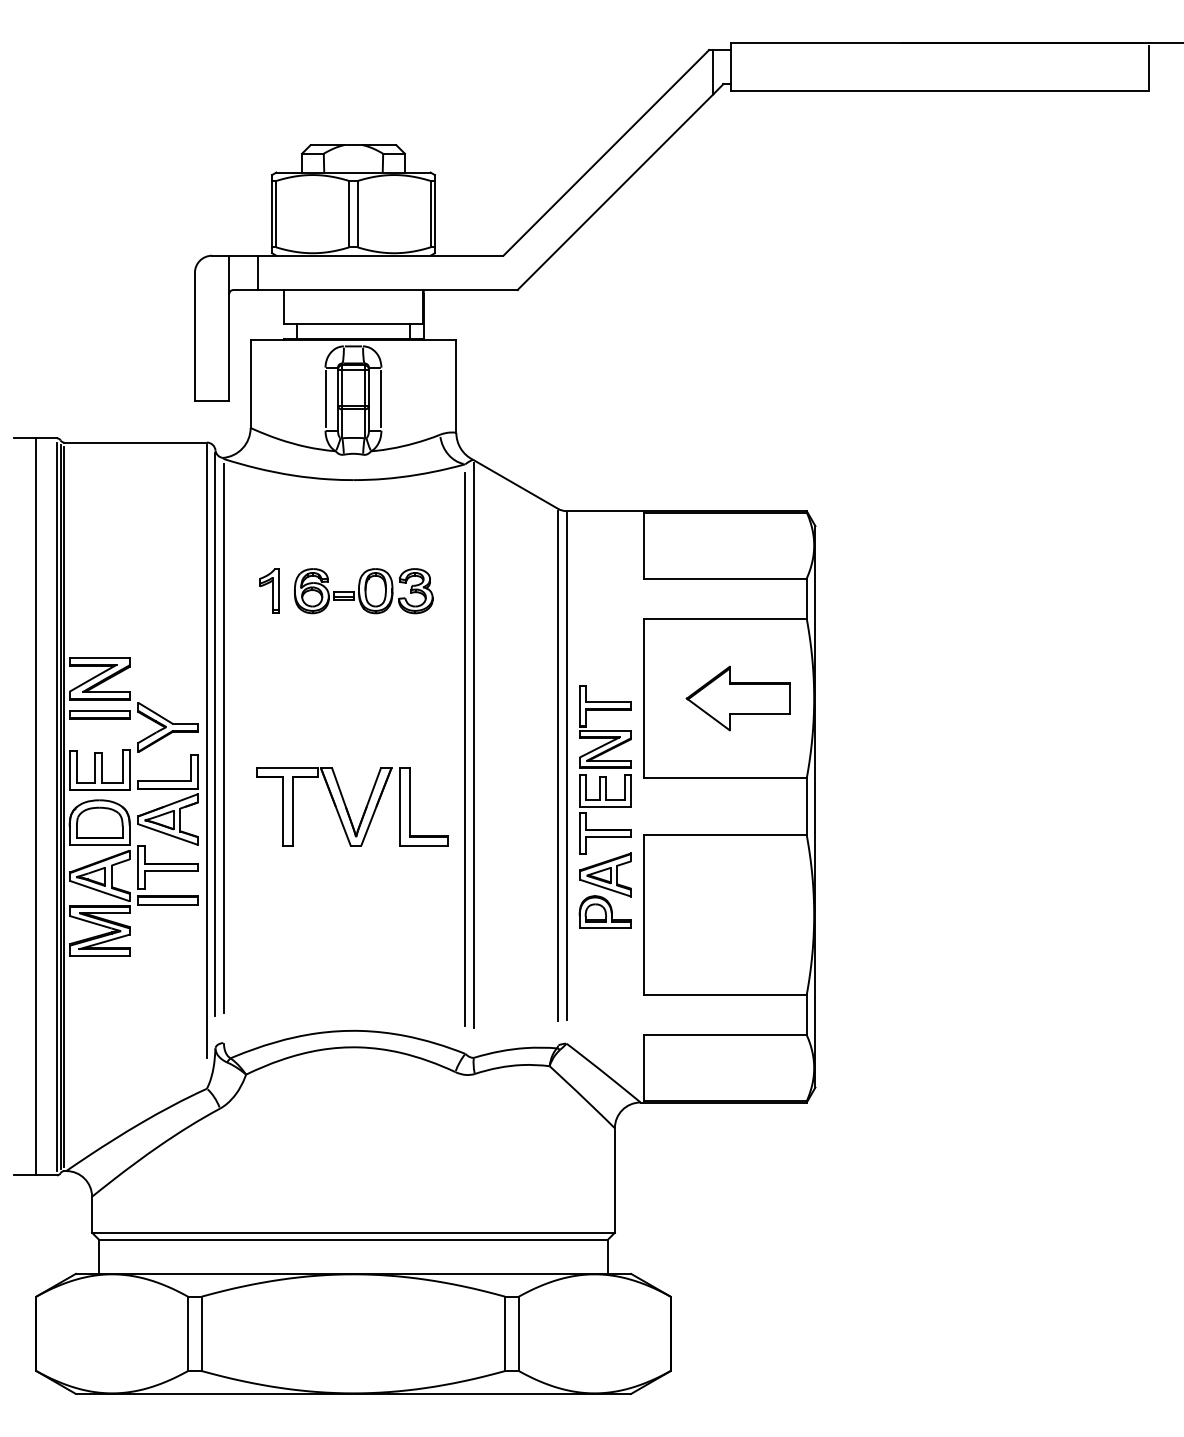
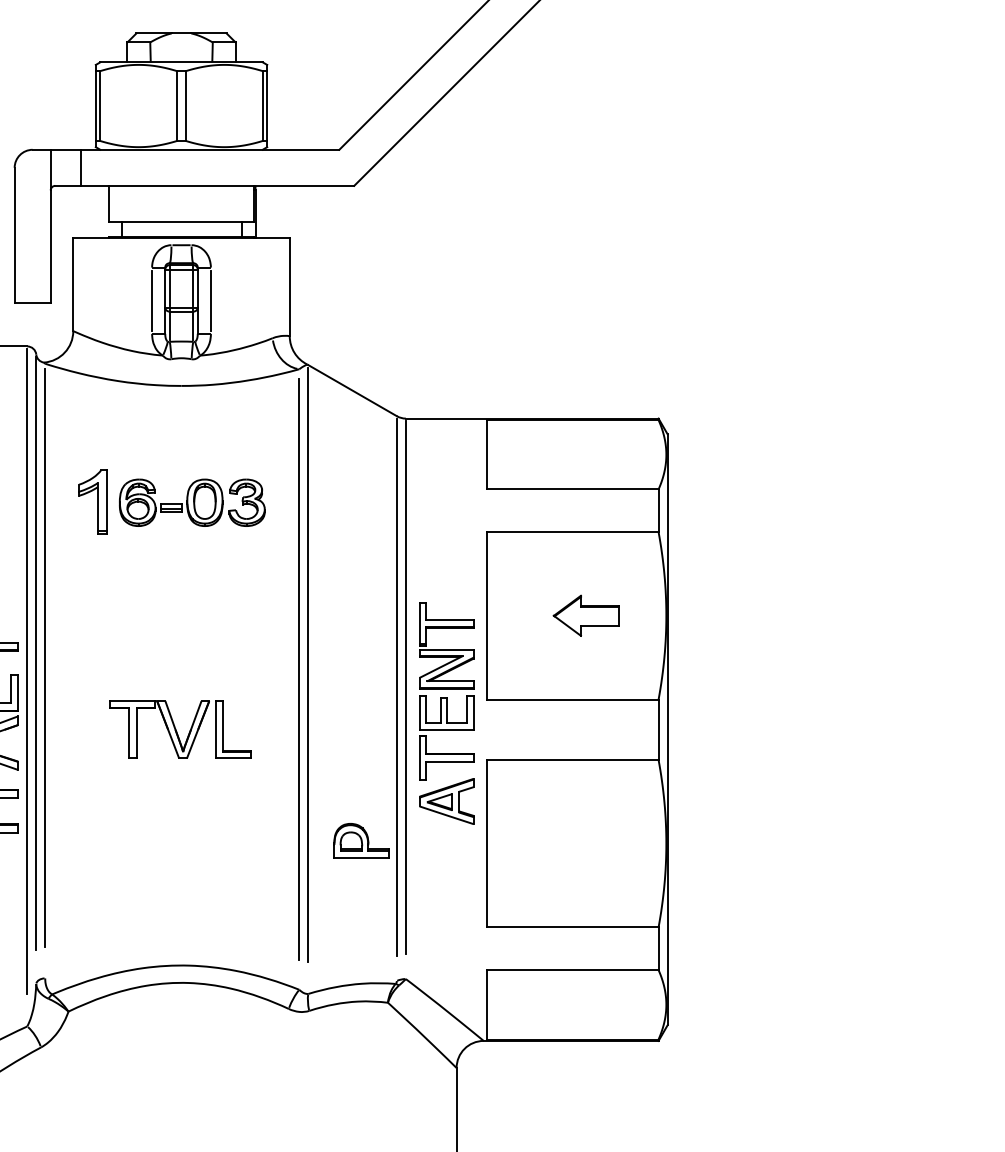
part: (269, 590) -> (93, 502), size x1.4
part: (737, 698) -> (585, 615), size x0.6
part: (352, 806) -> (180, 729), size x0.7
part: (604, 911) -> (360, 839), moved

